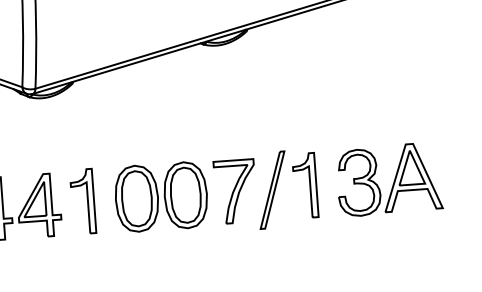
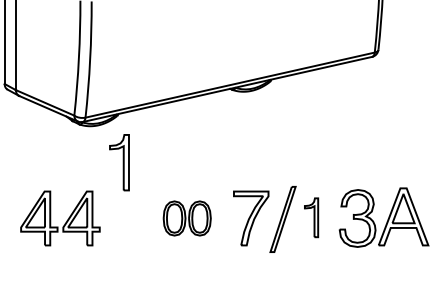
part: (305, 185) -> (311, 217), size x0.7
part: (161, 196) -> (187, 218), size x0.6
part: (83, 201) -> (119, 162), moved

